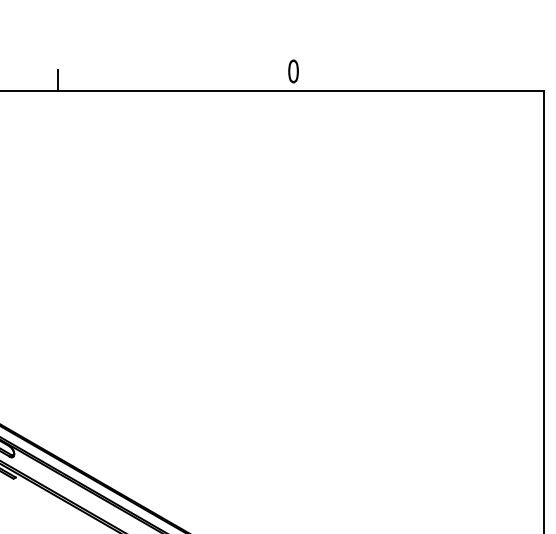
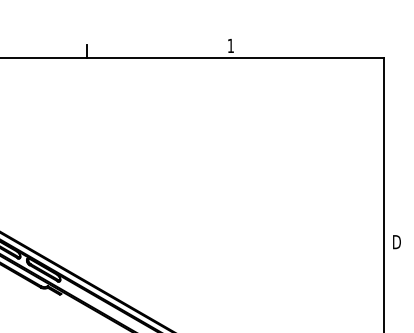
text: (292, 70) -> (230, 45), 0 -> 1

